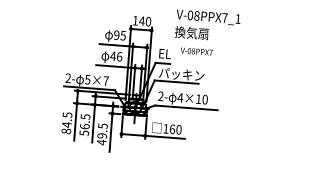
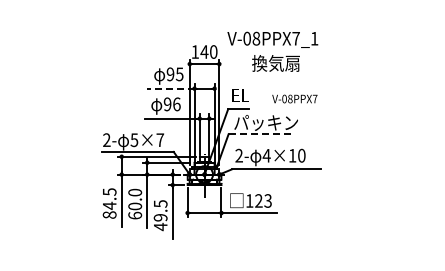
text: (208, 17) -> (272, 39), moved
line: (116, 45) -> (170, 88), solid -> dashed
text: (196, 51) -> (294, 98), moved
text: (113, 56) -> (167, 104), 46 -> 96
line: (177, 82) -> (260, 134), solid -> dashed
text: (85, 124) -> (135, 203), 56.5 -> 60.0
text: (175, 129) -> (263, 200), 160 -> 123

